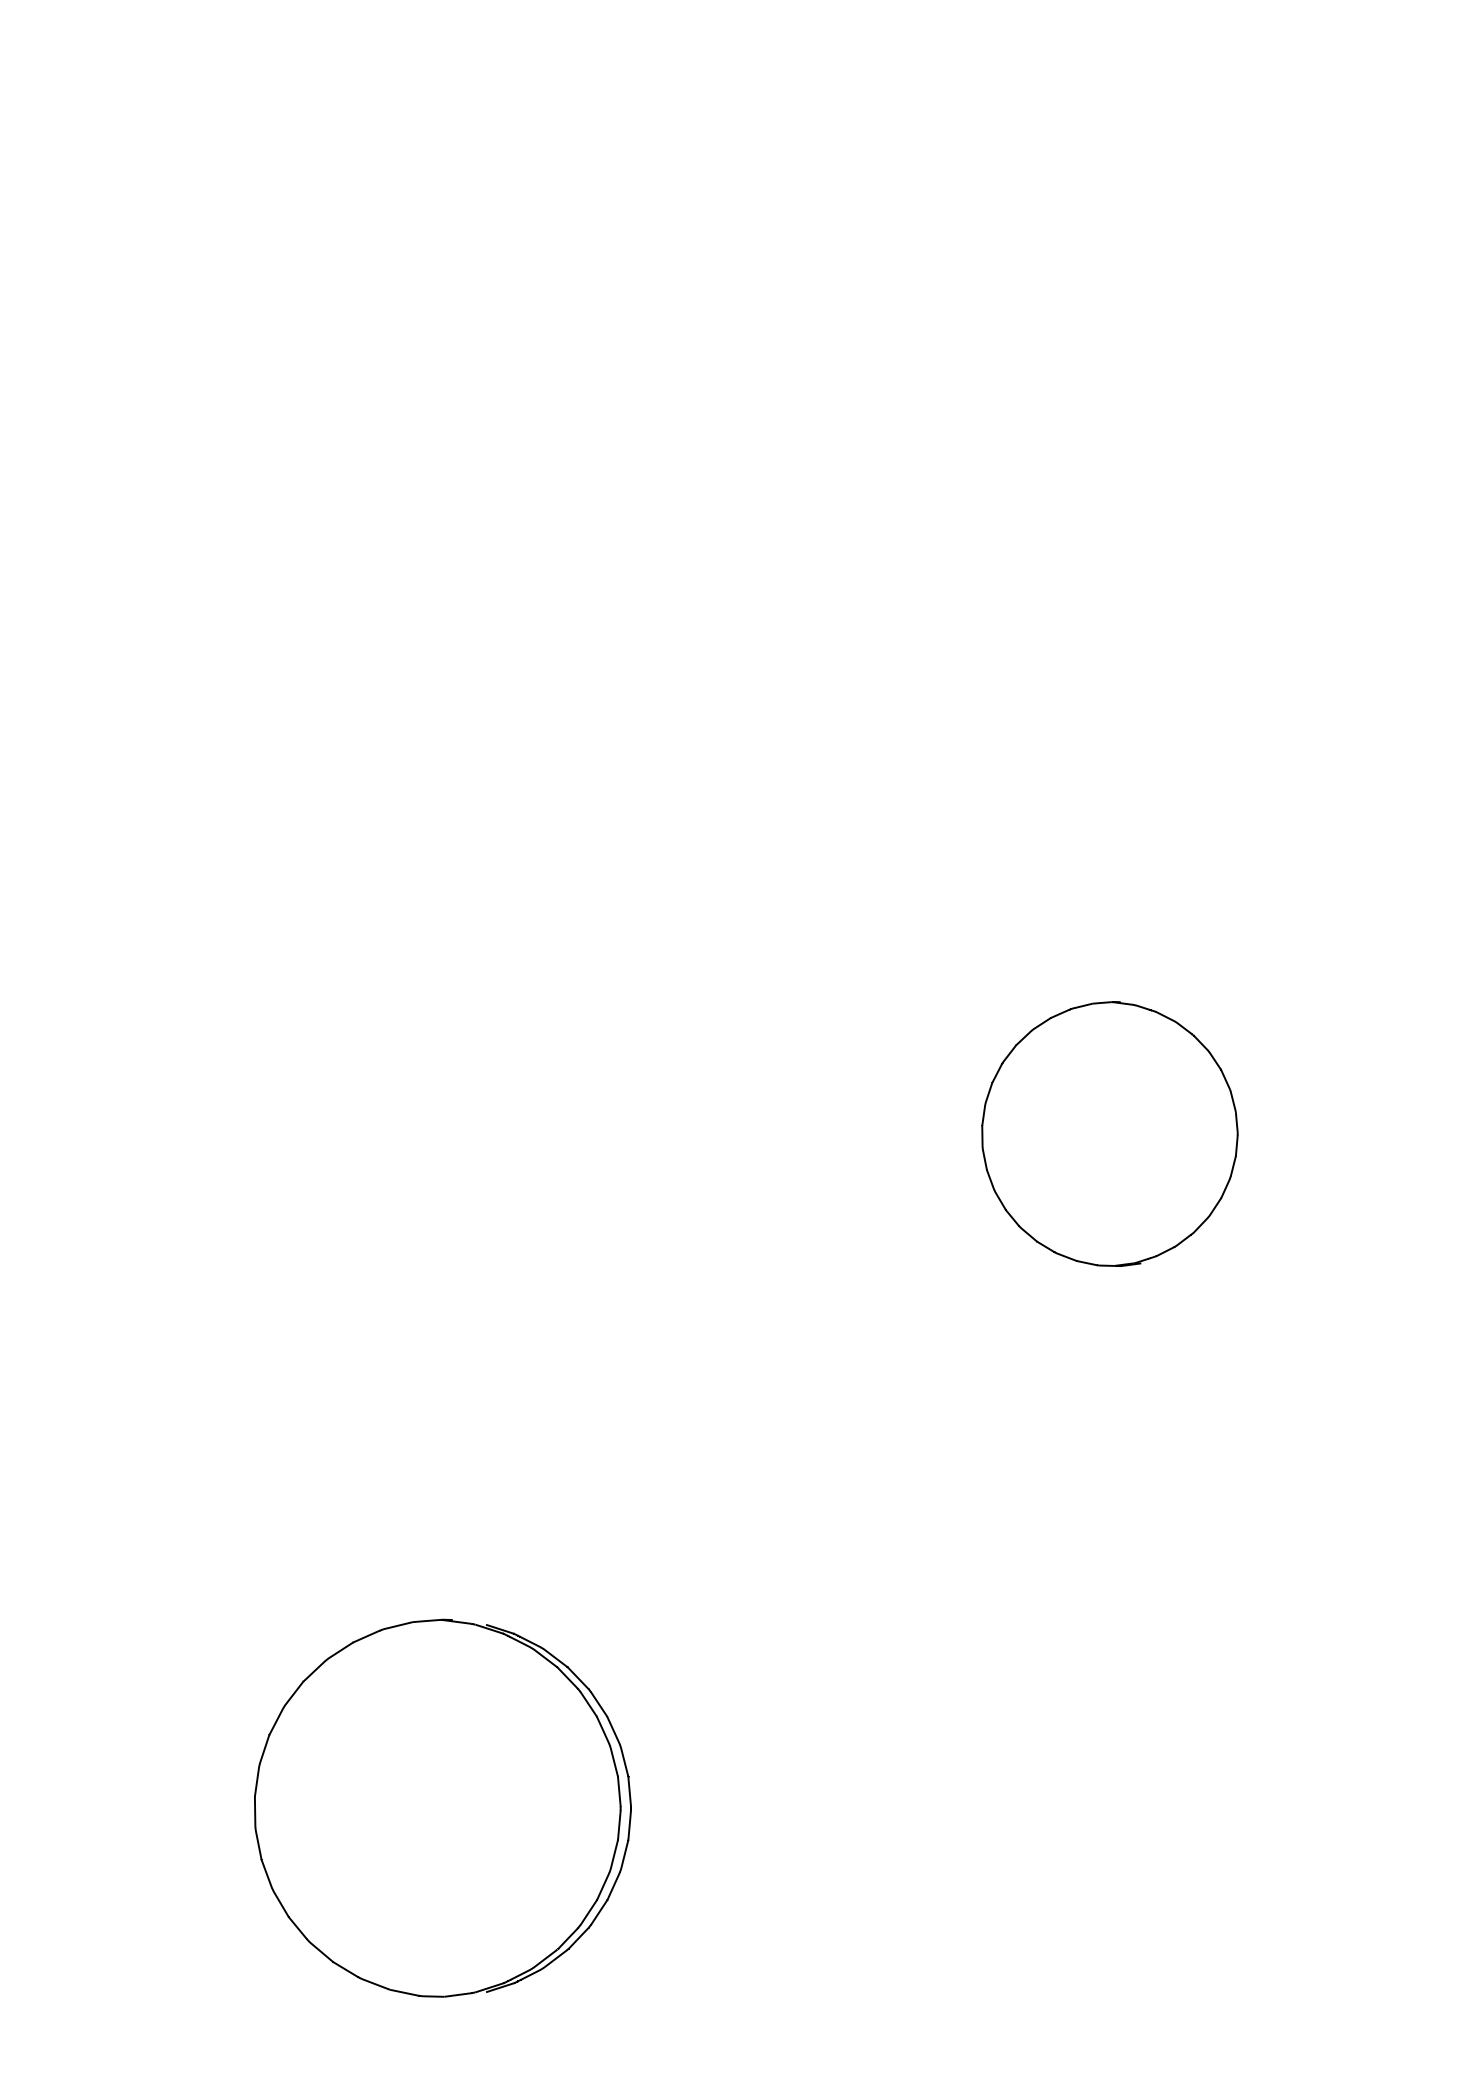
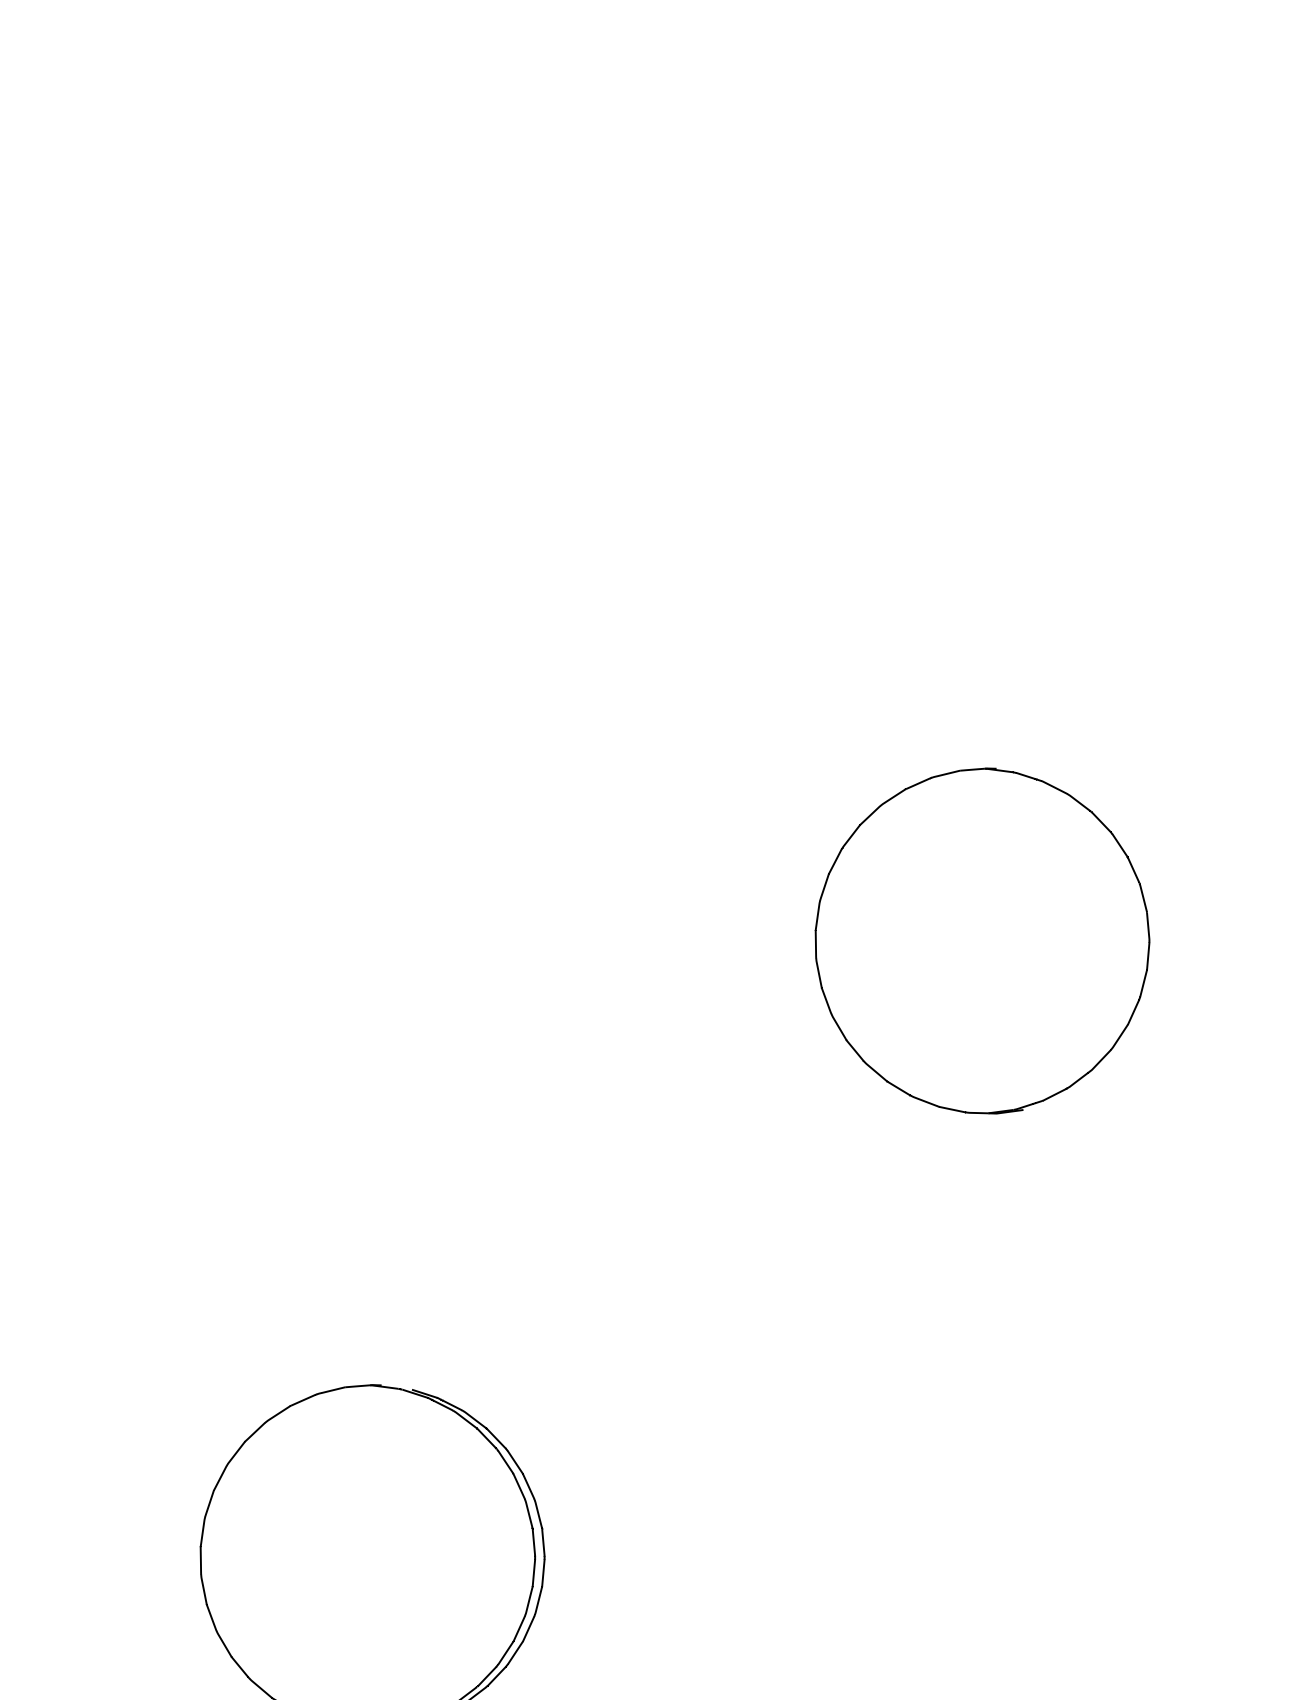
part: (1109, 1133) -> (982, 940), size x1.43

